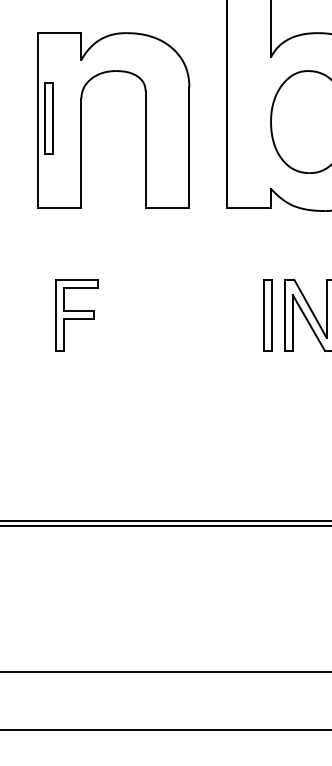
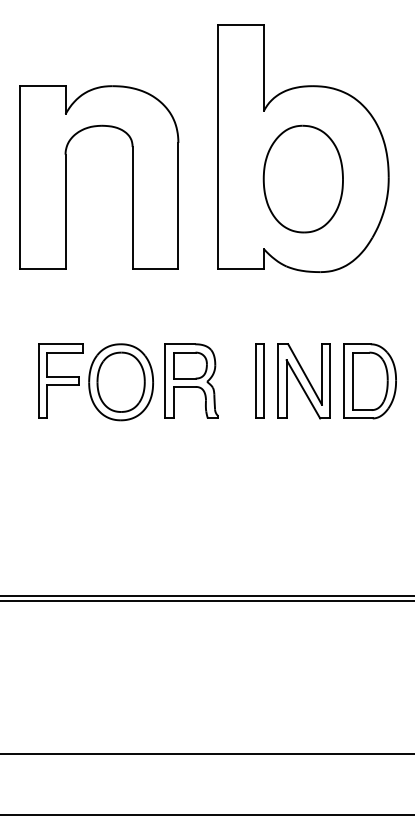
part: (47, 117) -> (30, 174), removed
part: (201, 314) -> (191, 380), added
part: (133, 316) -> (120, 382), added

